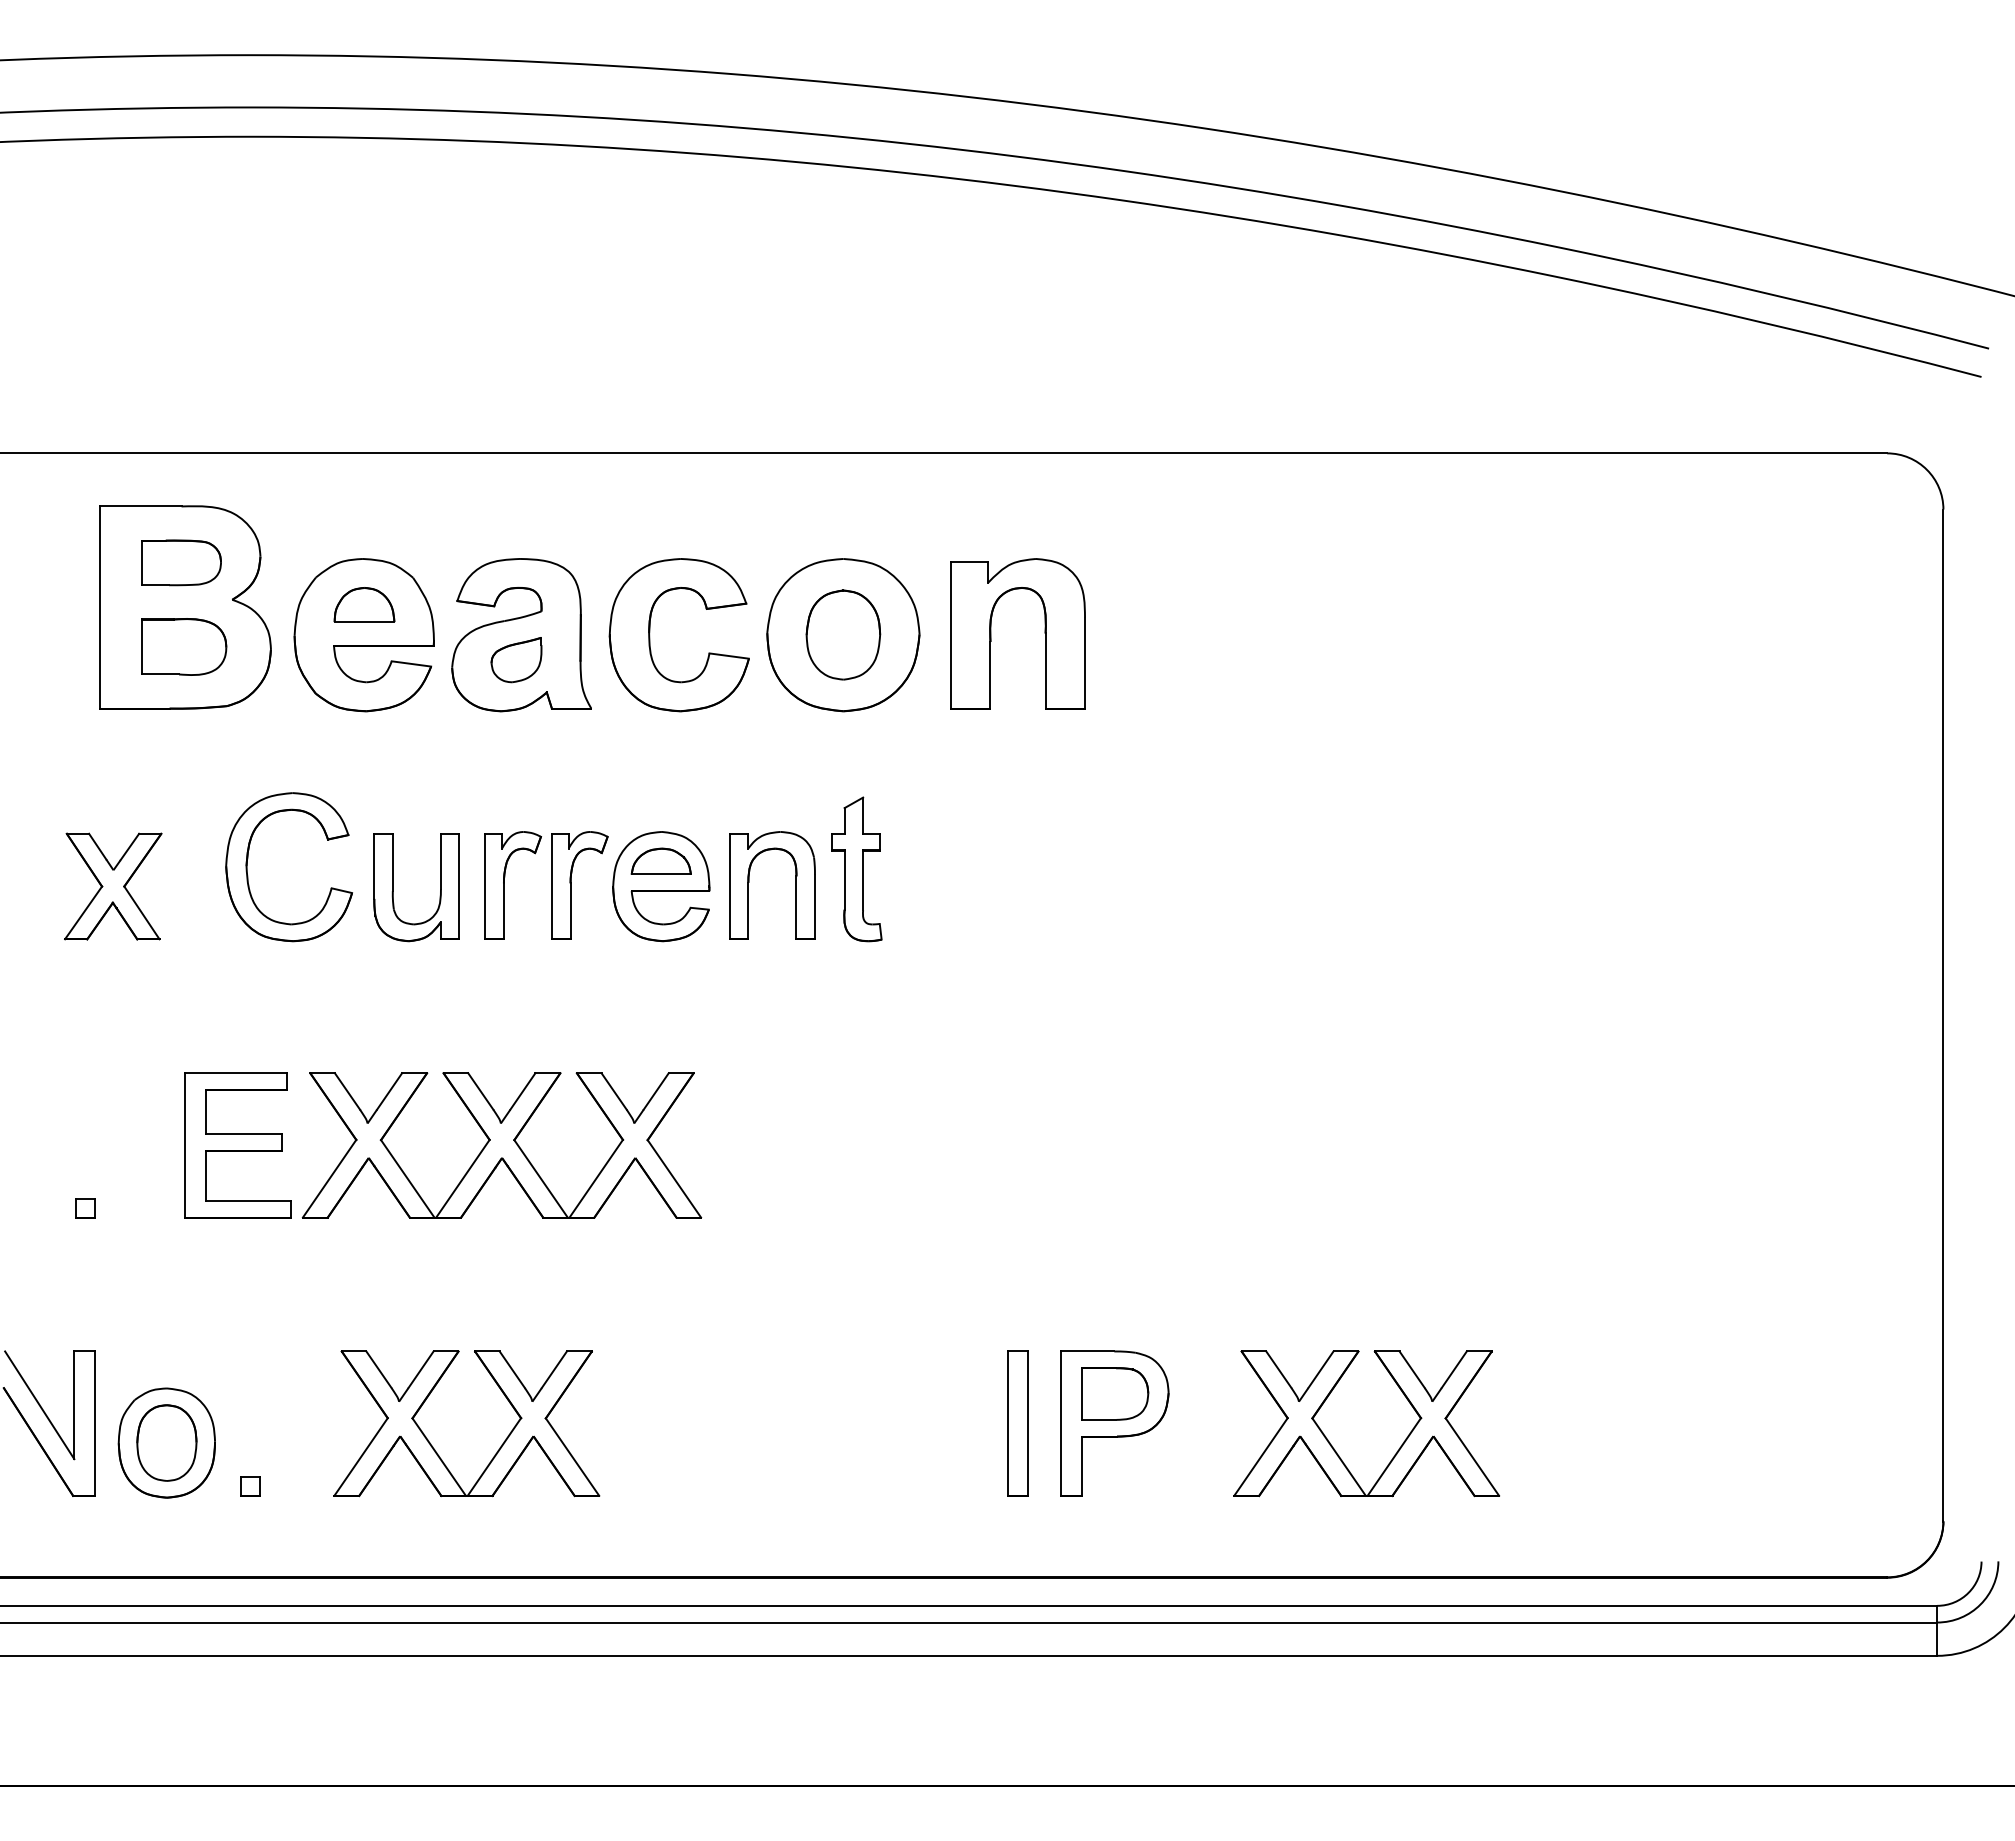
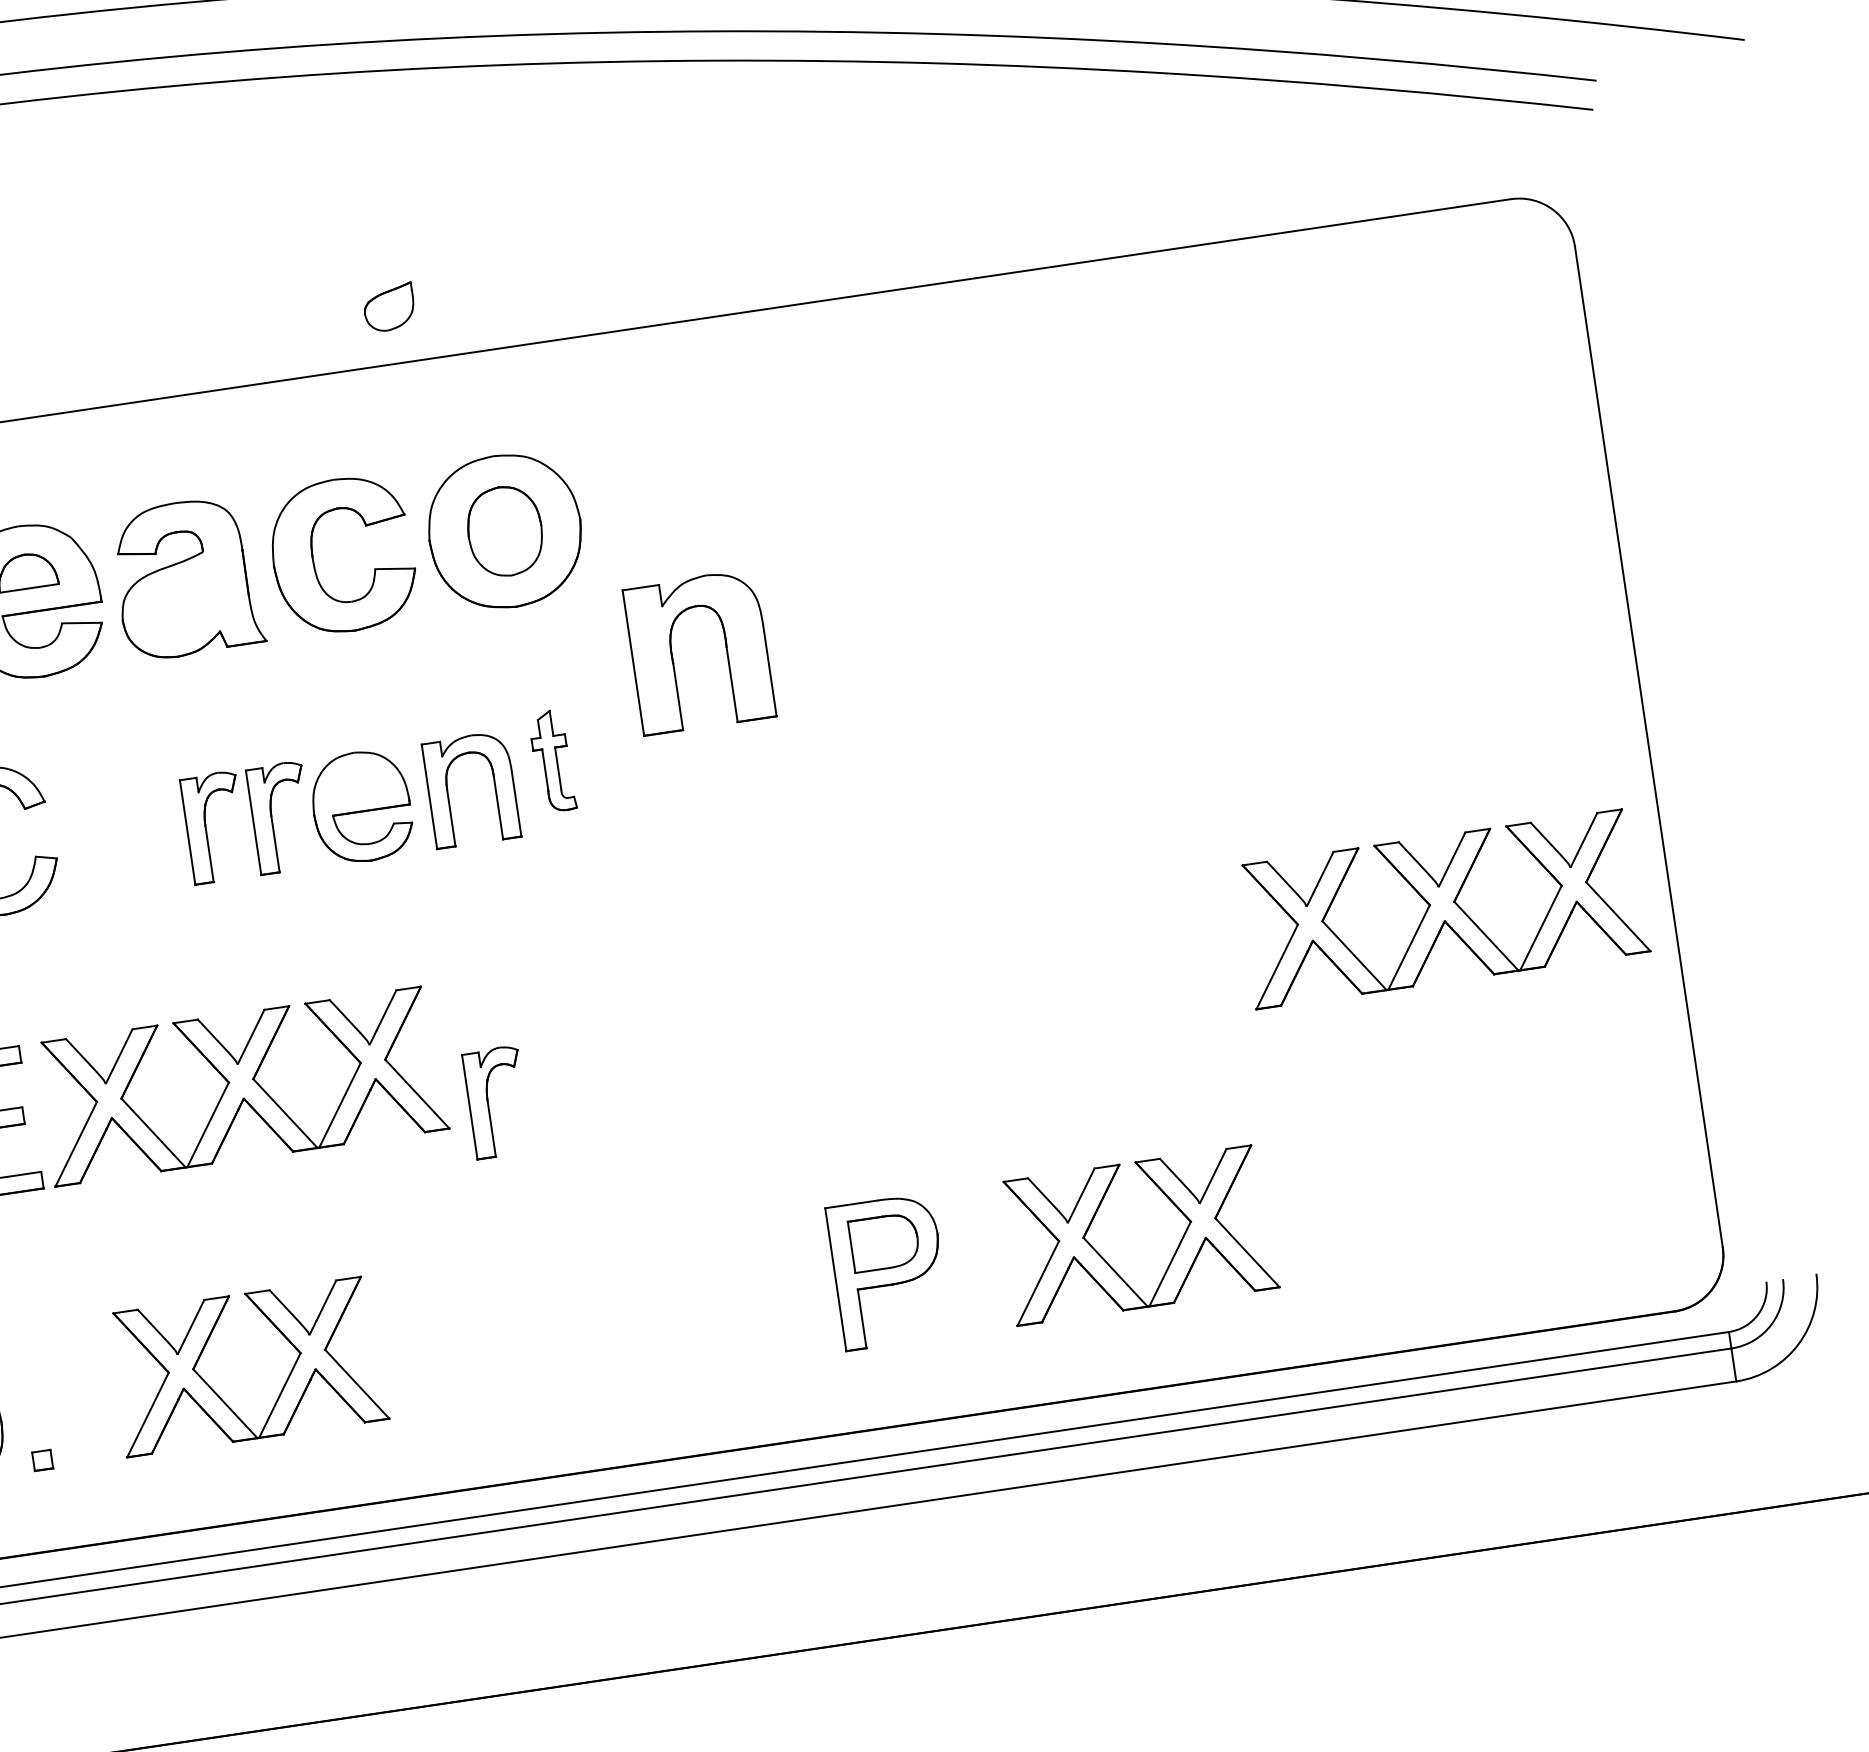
part: (991, 633) -> (673, 655), moved
part: (516, 660) -> (389, 308), moved
part: (660, 860) -> (357, 781), removed
part: (856, 869) -> (552, 761), size x0.7
part: (393, 887) -> (96, 846), removed
part: (1715, 1145) -> (1442, 908), added
part: (743, 1198) -> (488, 1103), added
part: (1017, 1423) -> (792, 1285), removed

